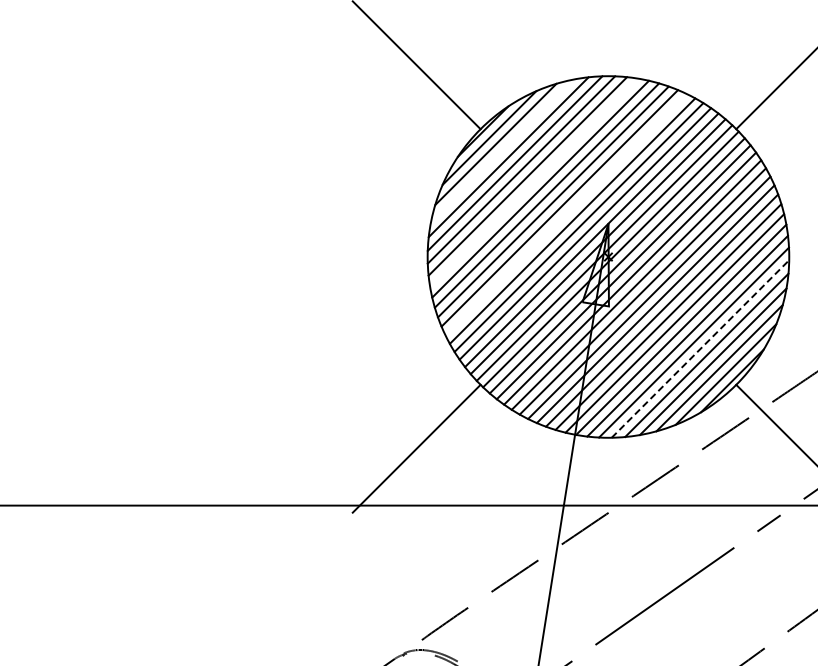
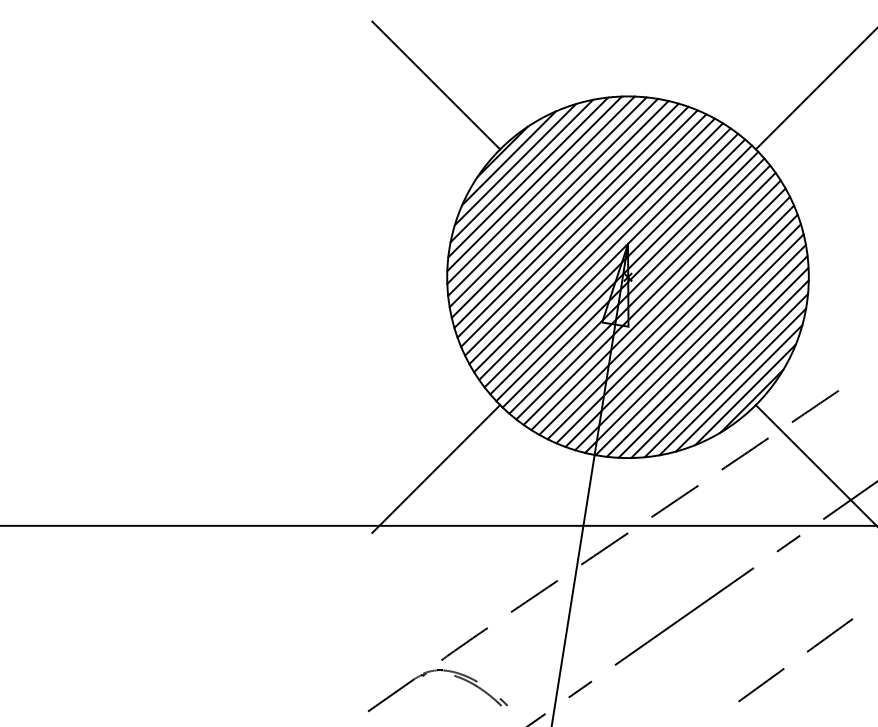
line: (501, 150) -> (521, 170), added
line: (533, 182) -> (553, 202), added
line: (565, 214) -> (585, 234), added
line: (700, 349) -> (720, 369), dashed -> solid

